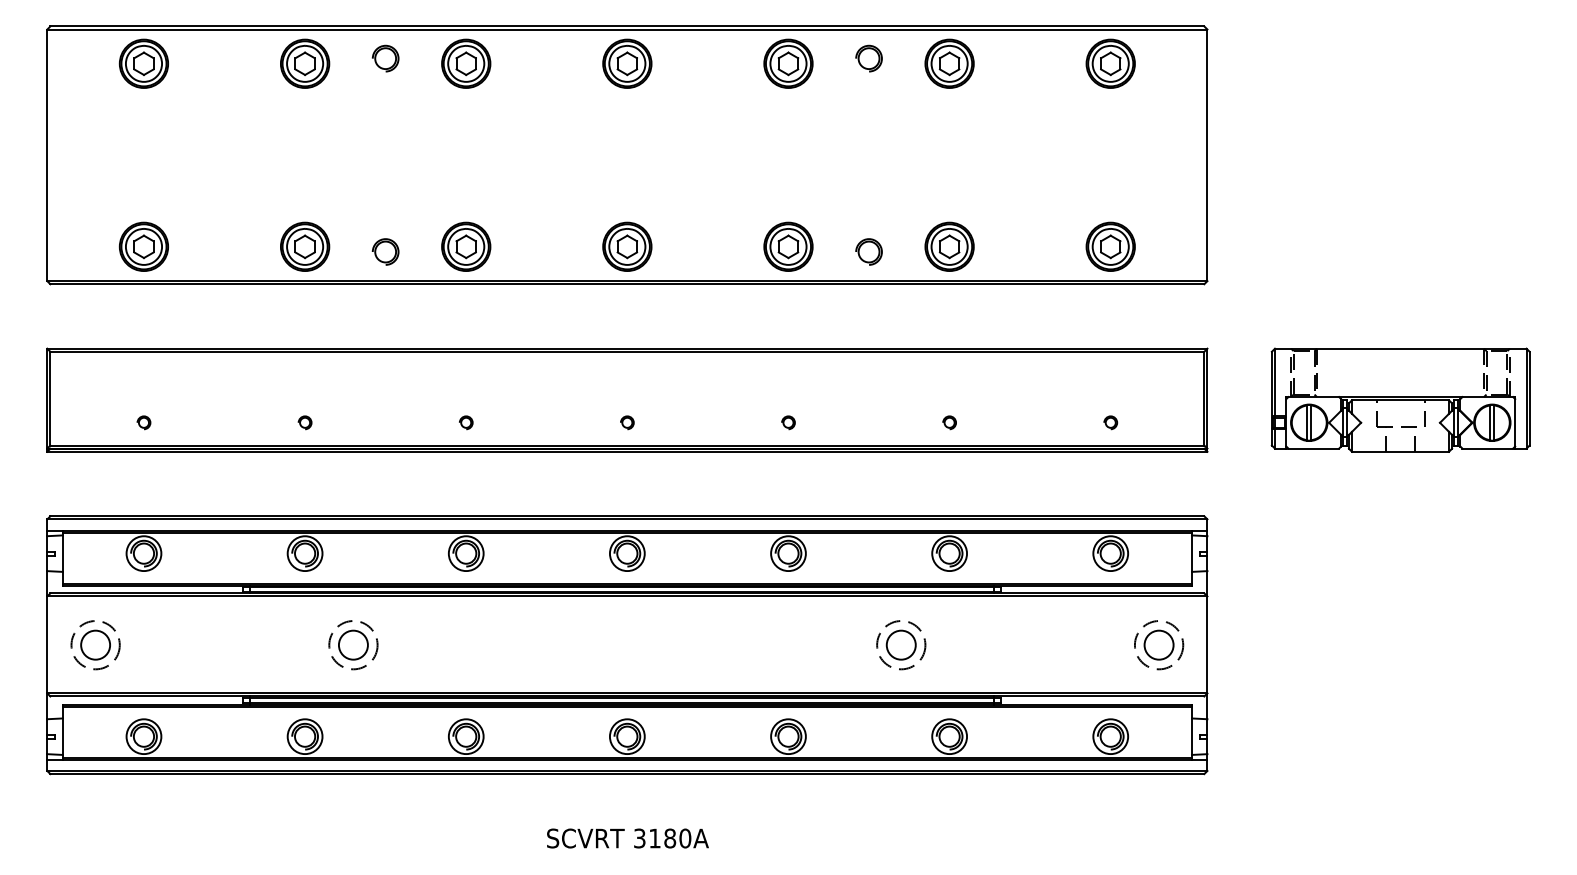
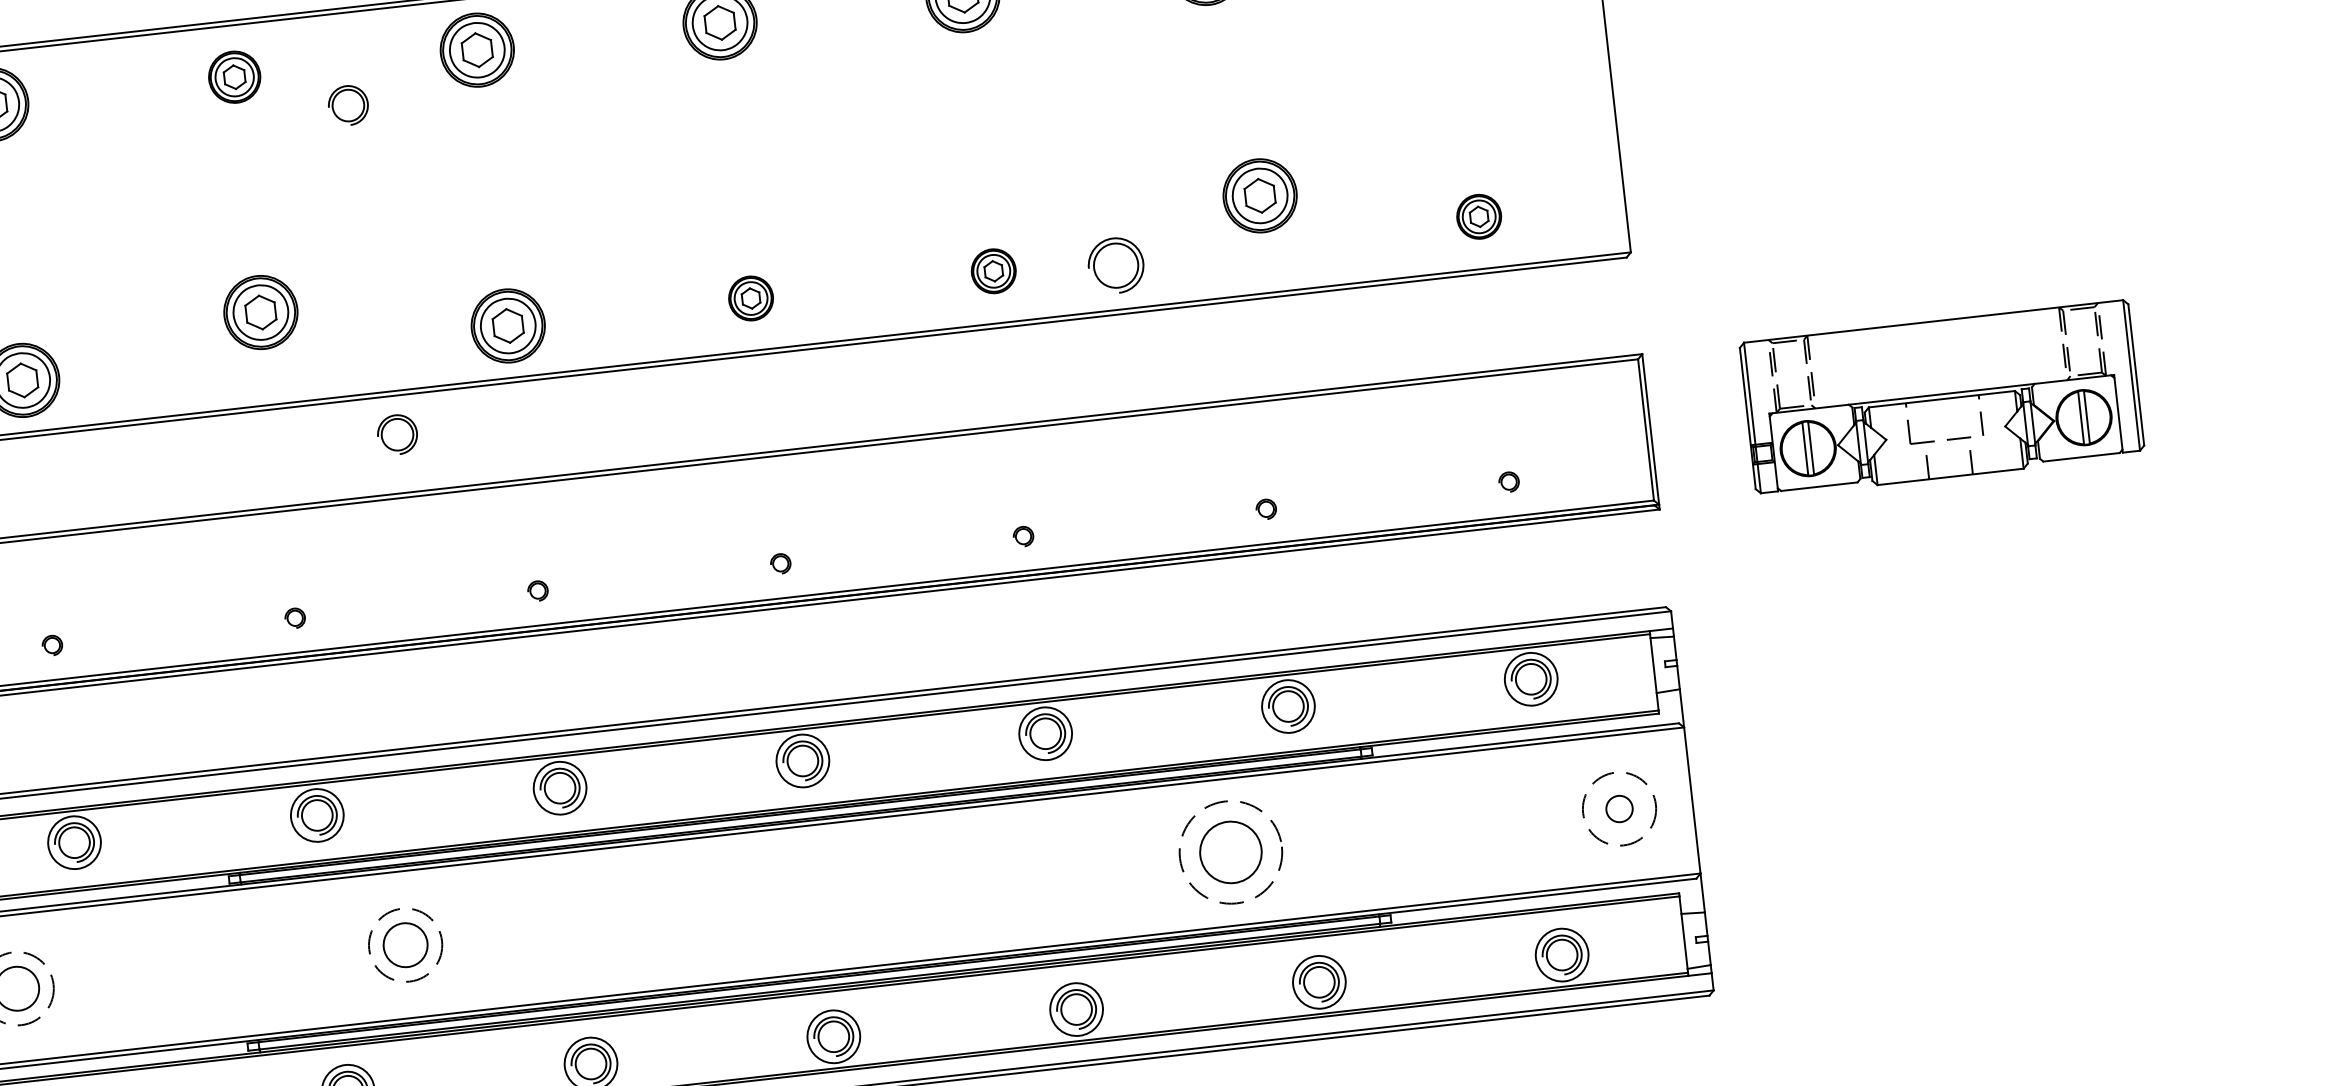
part: (385, 58) -> (348, 105), moved
part: (305, 63) -> (235, 76), size x0.7
part: (305, 246) -> (261, 311), moved
part: (627, 246) -> (751, 298), size x0.6
part: (788, 246) -> (993, 270), size x0.6
part: (949, 246) -> (1259, 195), moved
part: (1110, 246) -> (1478, 216), size x0.6
part: (385, 251) -> (397, 433), moved
part: (868, 251) -> (1115, 264), size x1.4
circle: (1158, 644) -> (1618, 808), size x0.6
part: (901, 645) -> (1231, 853), size x1.4

